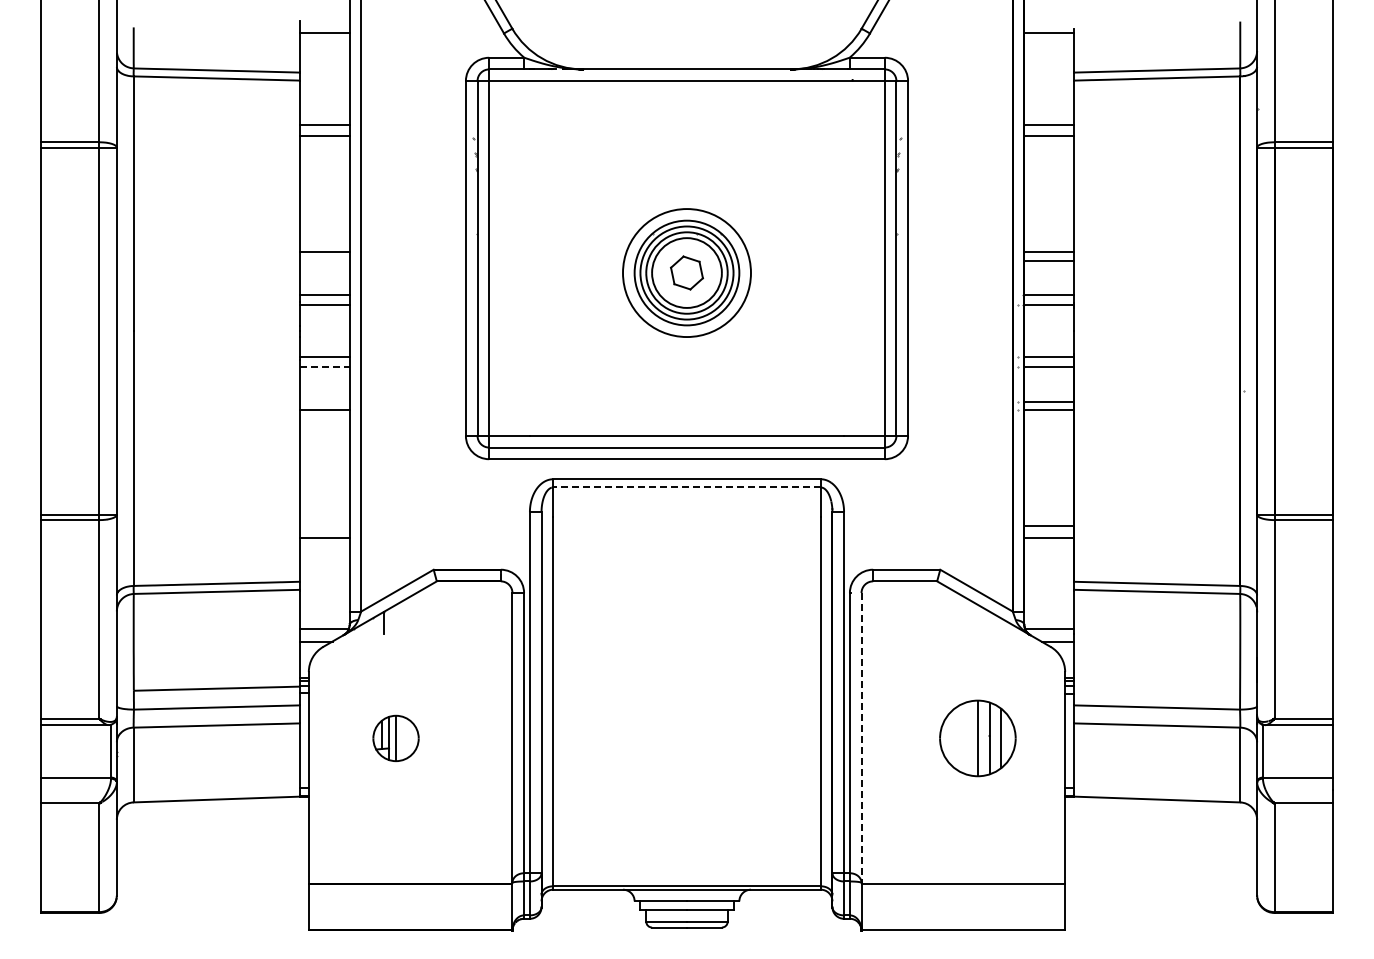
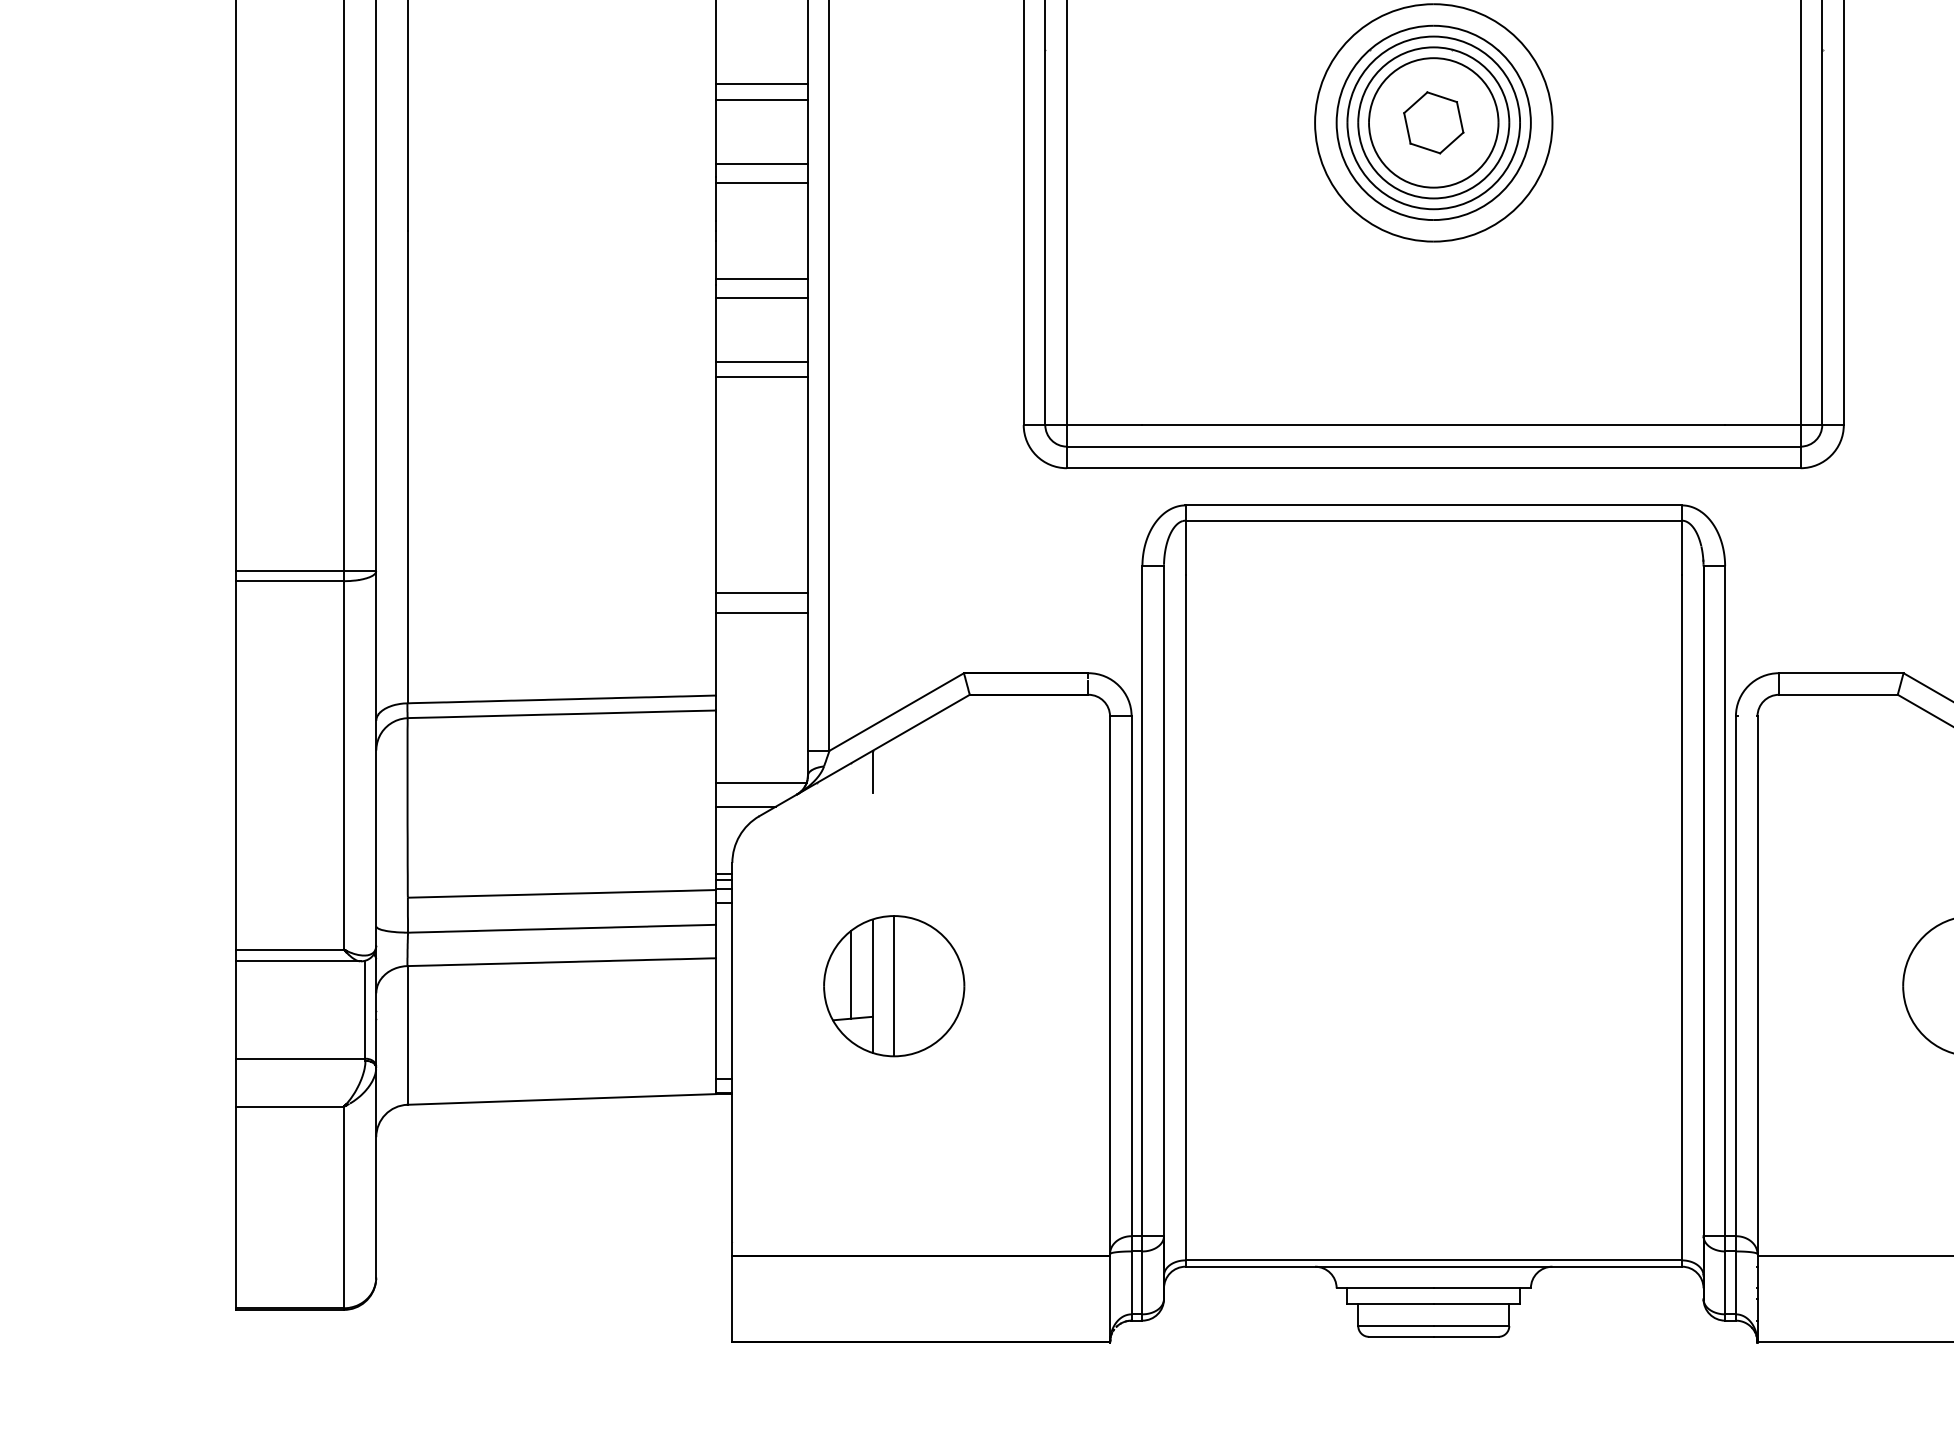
line: (324, 260) -> (761, 99), added
line: (324, 367) -> (761, 298), dashed -> solid
line: (324, 401) -> (761, 361), added
line: (686, 487) -> (1432, 520), dashed -> solid
line: (324, 526) -> (761, 593), added
line: (861, 737) -> (1757, 984), dashed -> solid
part: (395, 738) -> (893, 986), size x1.67

